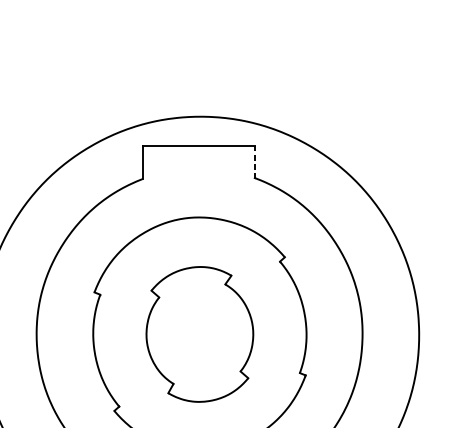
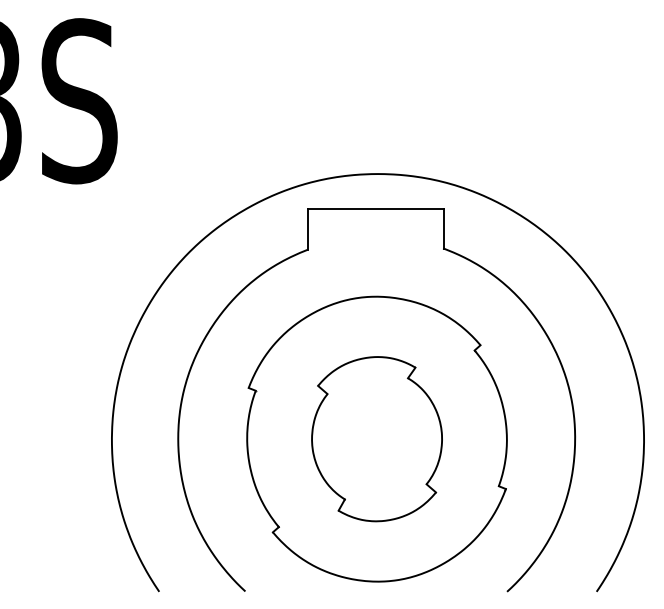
line: (254, 162) -> (443, 229), dashed -> solid

